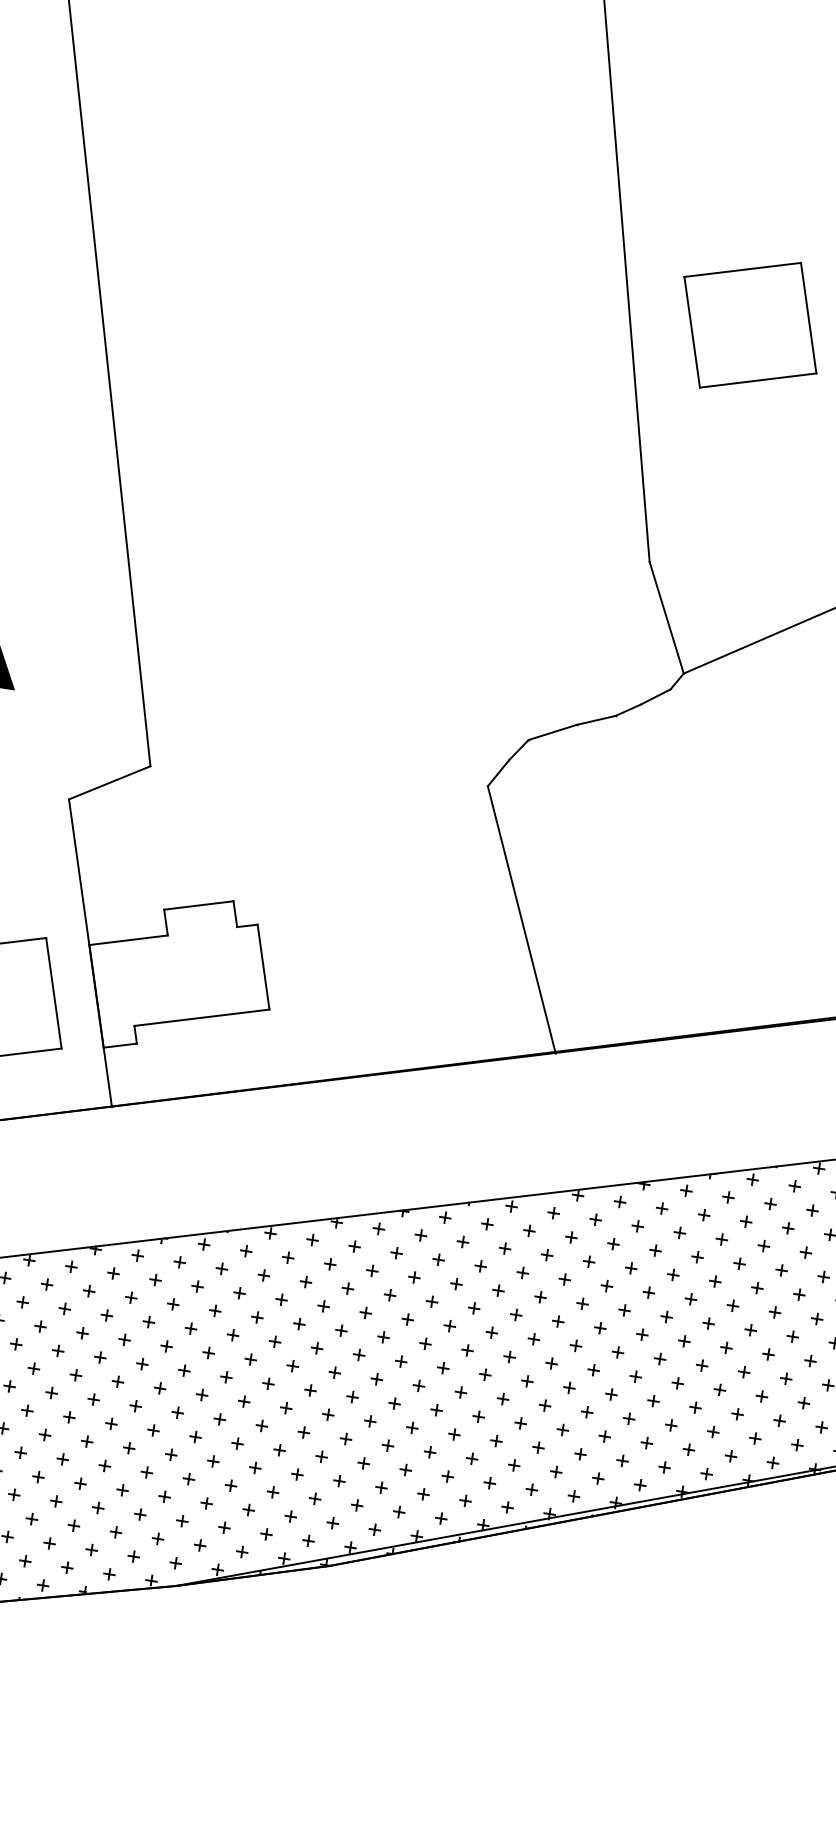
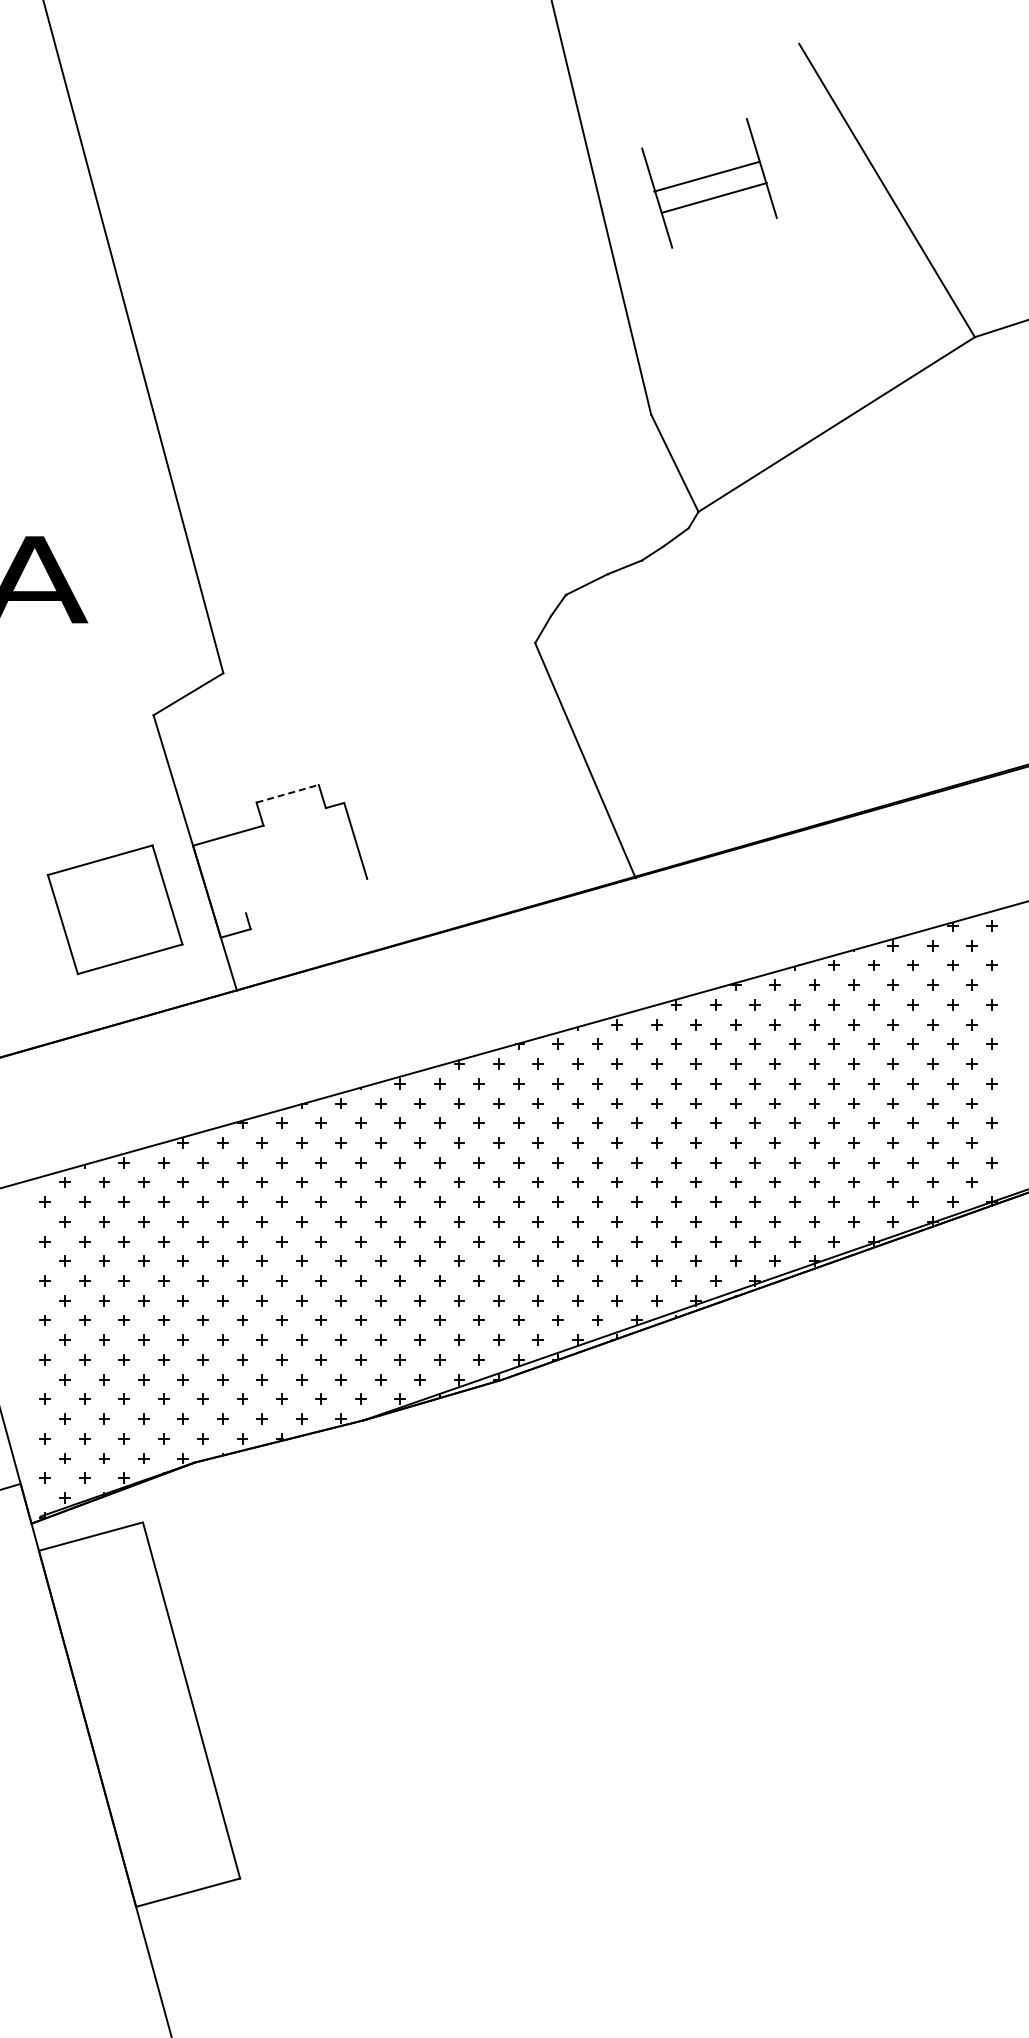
line: (742, 269) -> (706, 176), moved
line: (758, 380) -> (714, 197), moved
line: (199, 905) -> (288, 793), solid -> dashed
line: (201, 1018) -> (306, 896), removed

